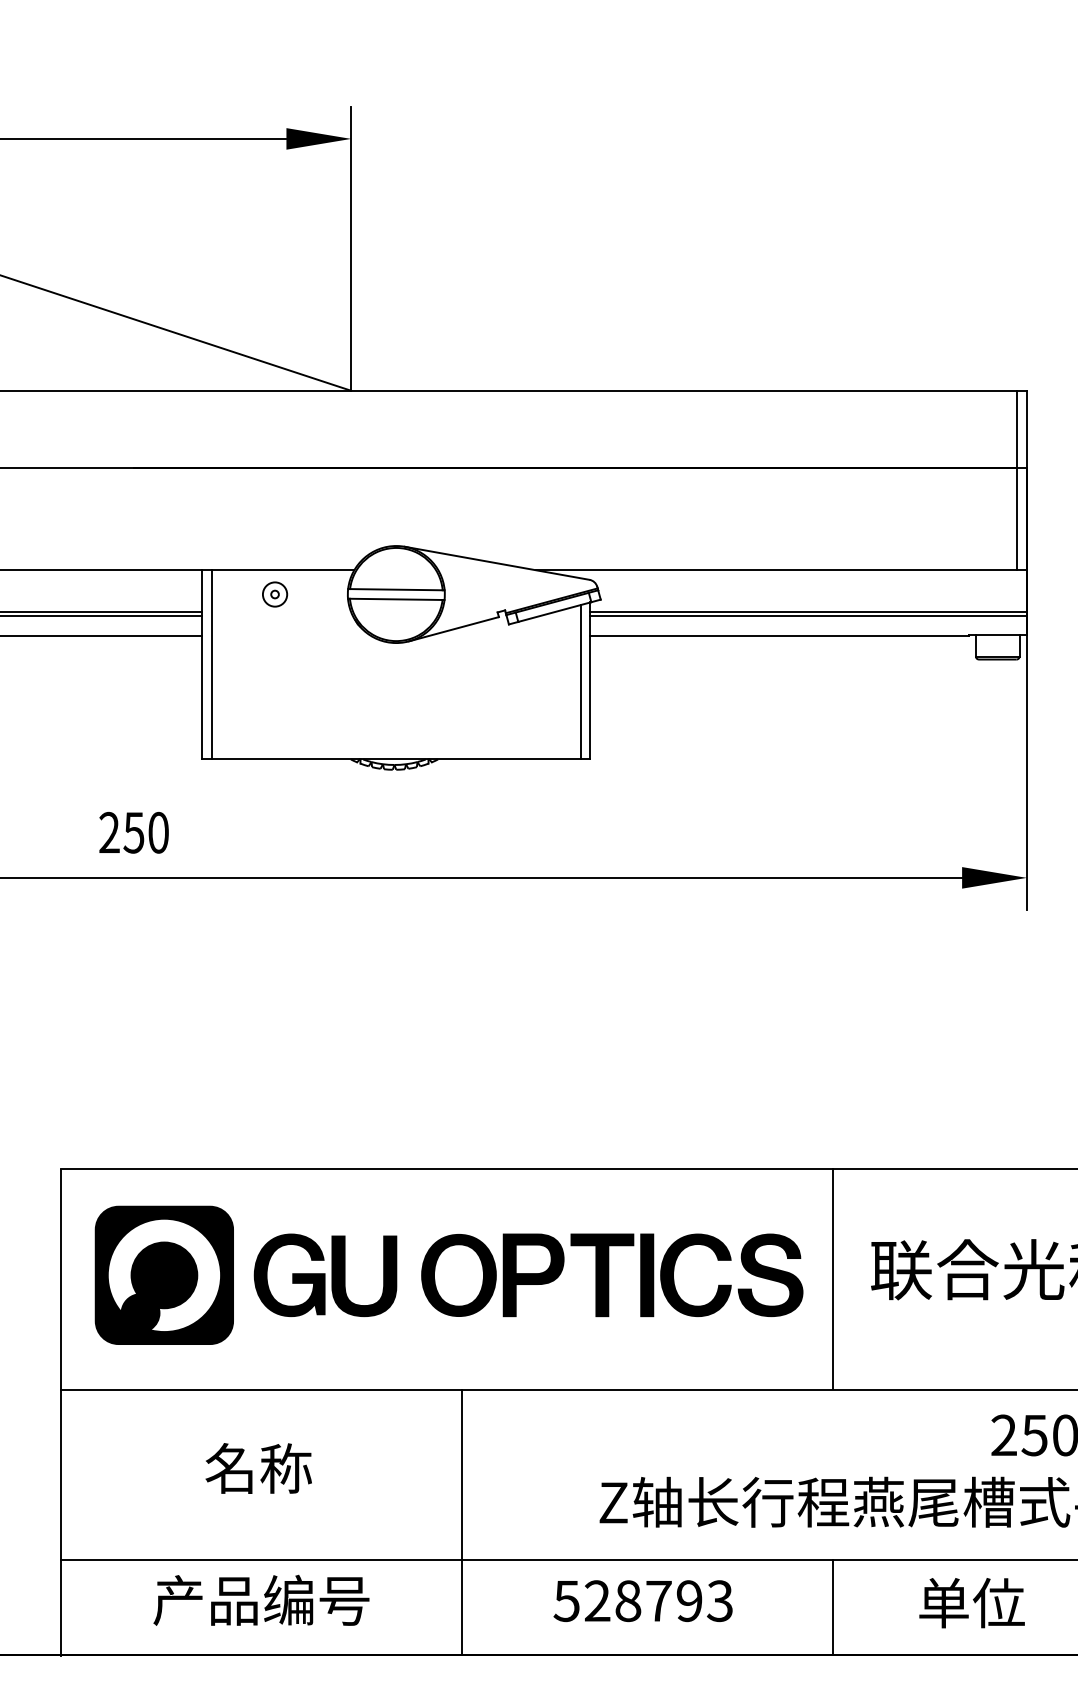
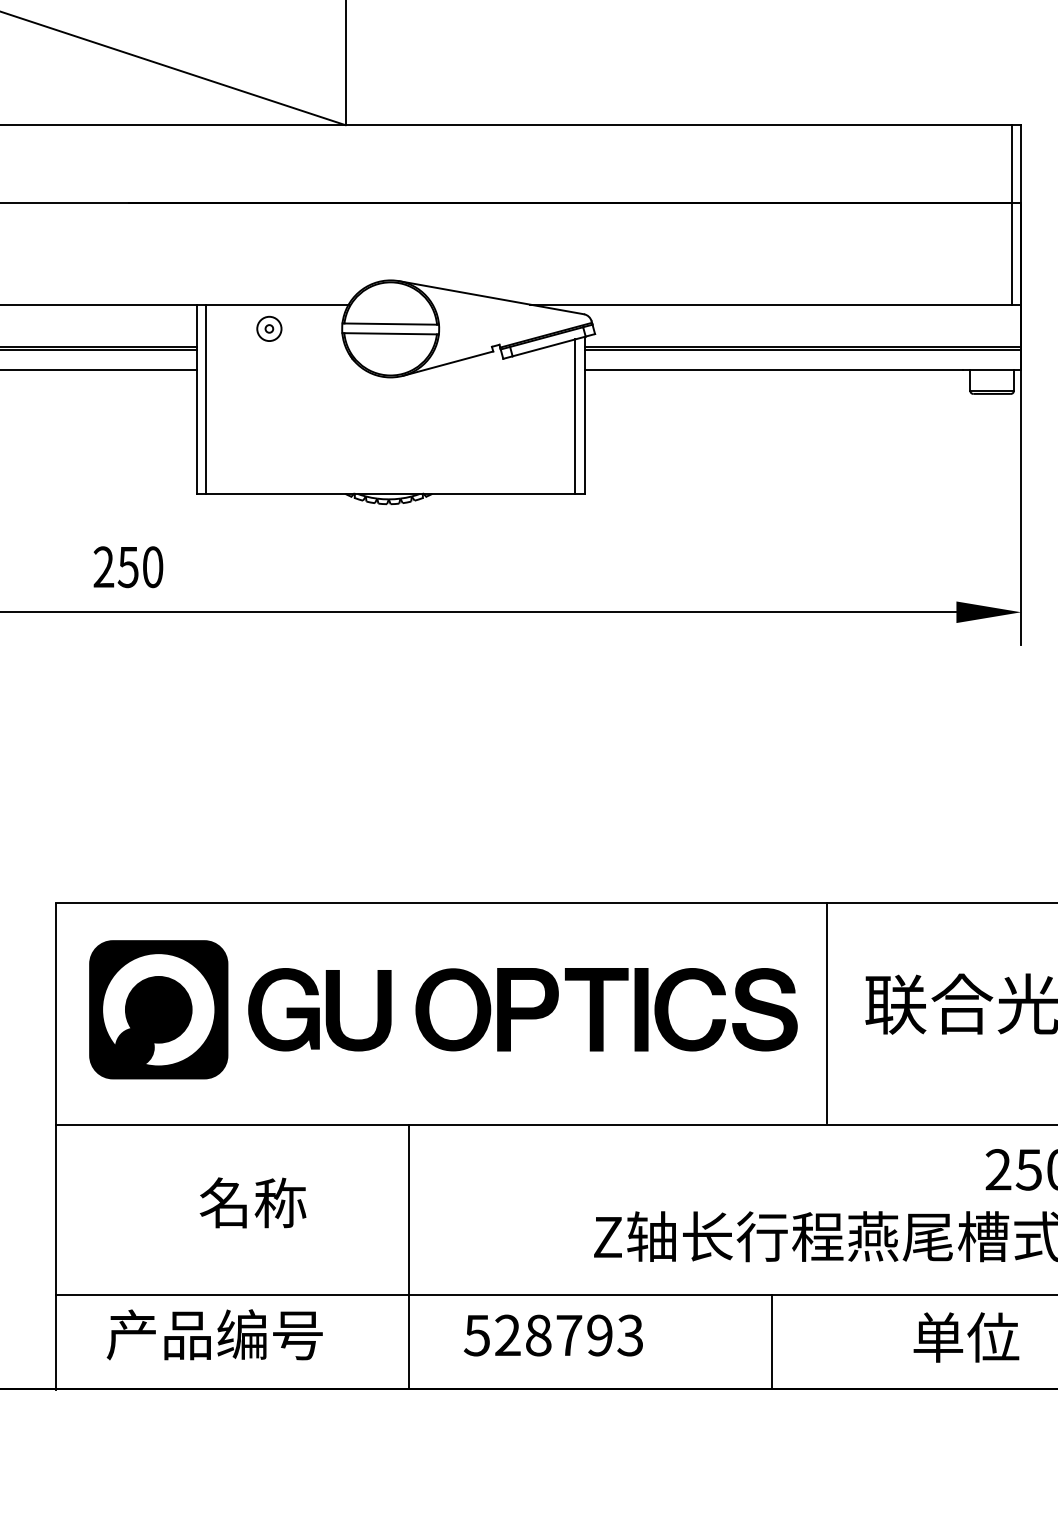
line: (462, 1522) -> (408, 1256), moved
text: (261, 1599) -> (214, 1333), moved
text: (642, 1601) -> (552, 1335), moved
line: (832, 1607) -> (771, 1341), moved

